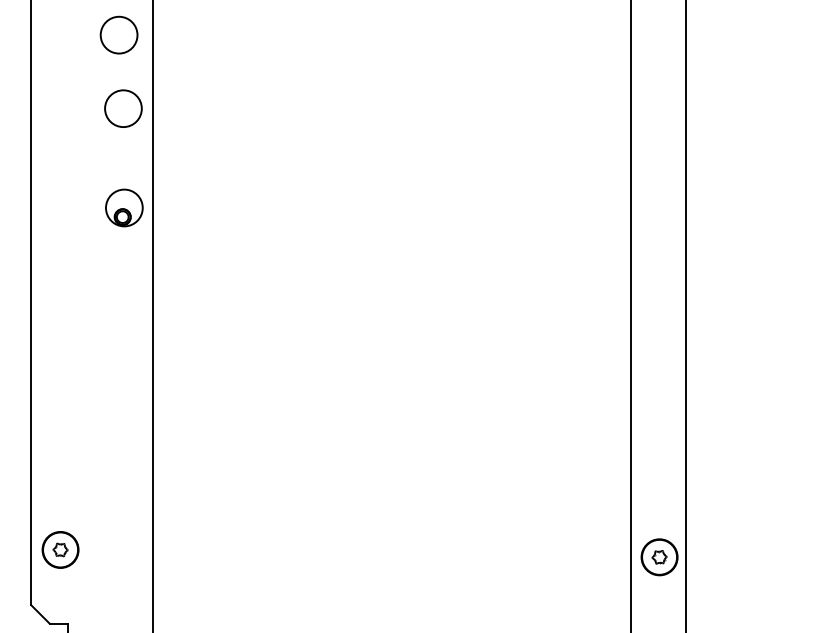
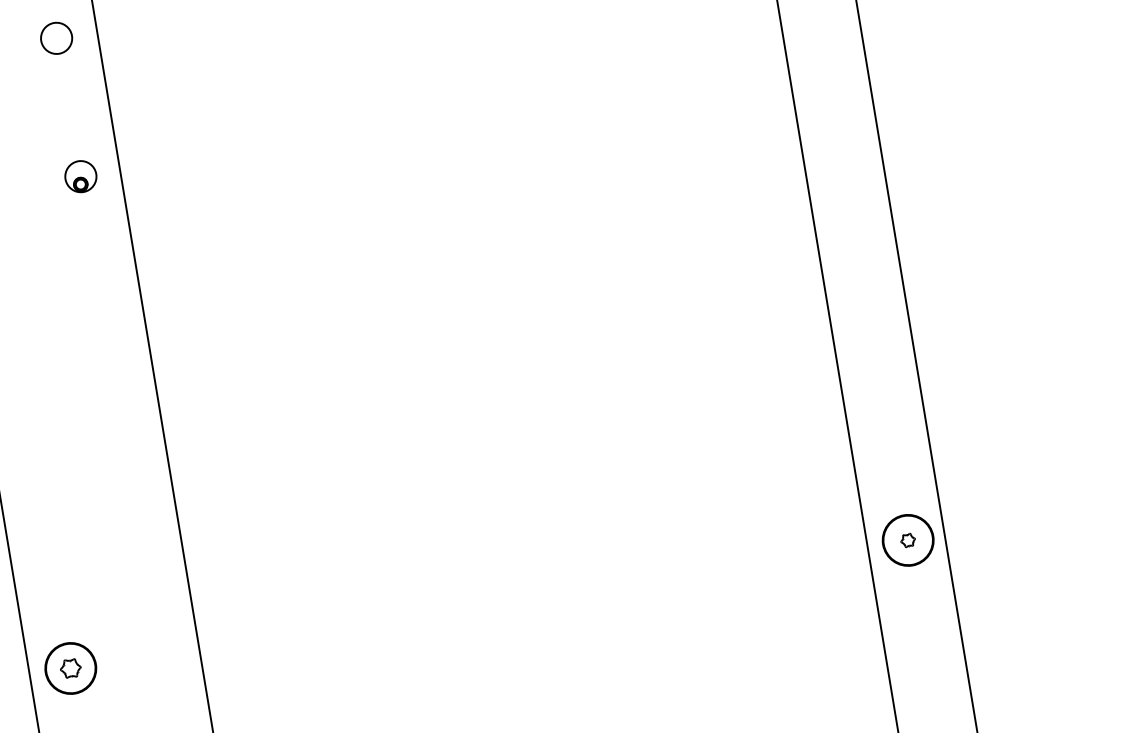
circle: (123, 108) -> (56, 38), size x0.6
part: (124, 207) -> (80, 175), size x0.6
part: (659, 557) -> (908, 540), size x0.7

